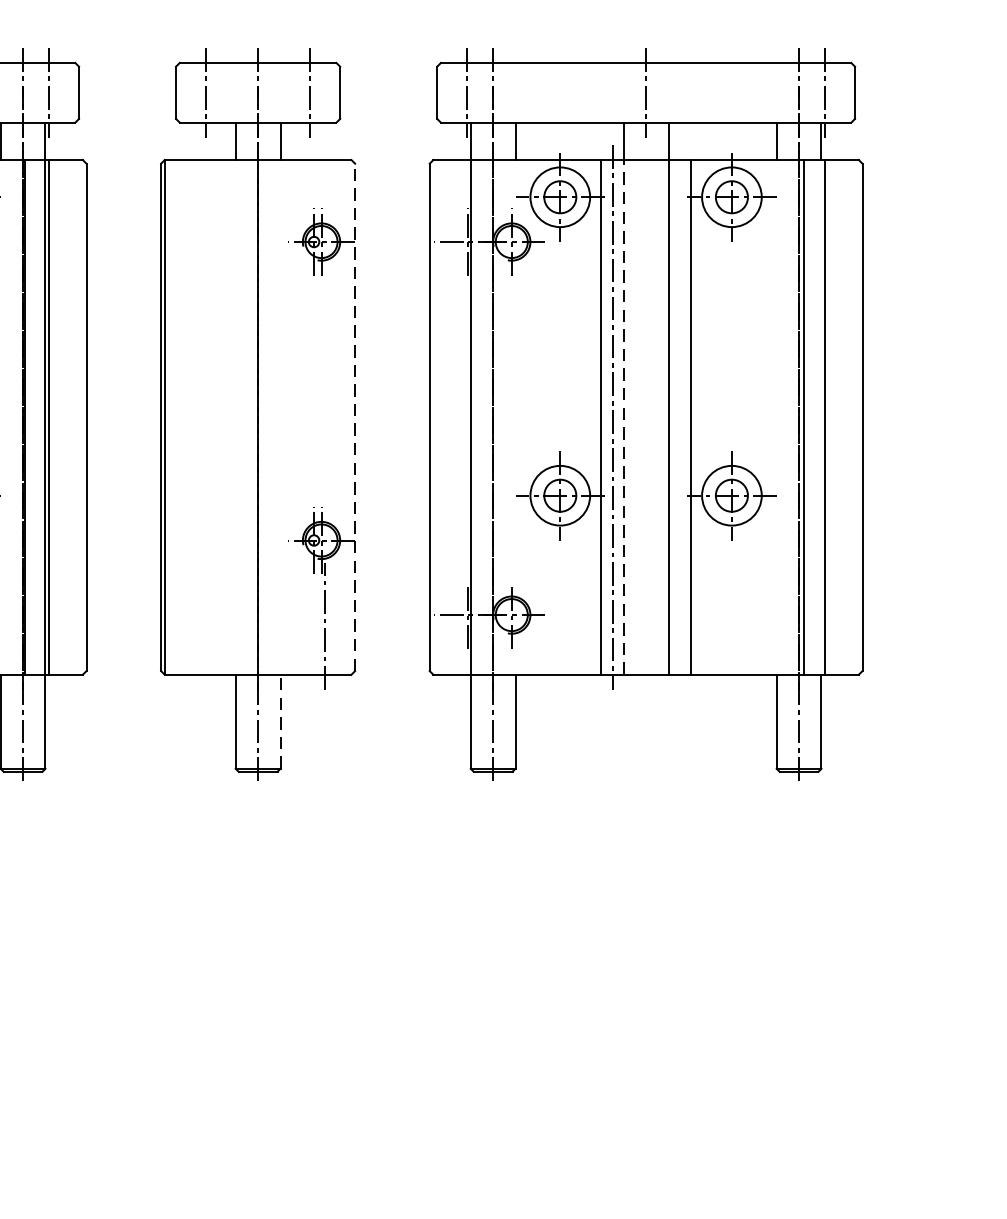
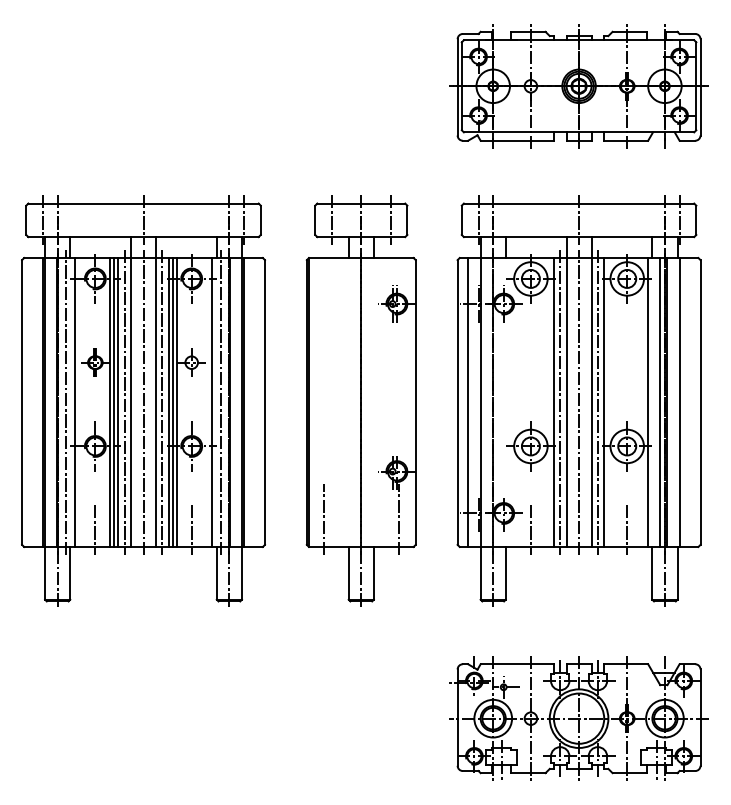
line: (9, 417) -> (221, 402), added
line: (354, 417) -> (415, 402), dashed -> solid
line: (449, 417) -> (468, 402), added
line: (623, 417) -> (566, 402), dashed -> solid
line: (646, 417) -> (579, 402), added
line: (678, 417) -> (597, 402), added
line: (769, 417) -> (648, 402), added
line: (791, 417) -> (660, 402), added
line: (190, 625) -> (323, 519), added
line: (559, 645) -> (530, 530), added
line: (732, 645) -> (627, 530), added
line: (279, 720) -> (373, 572), dashed -> solid
part: (645, 980) -> (578, 718), added

